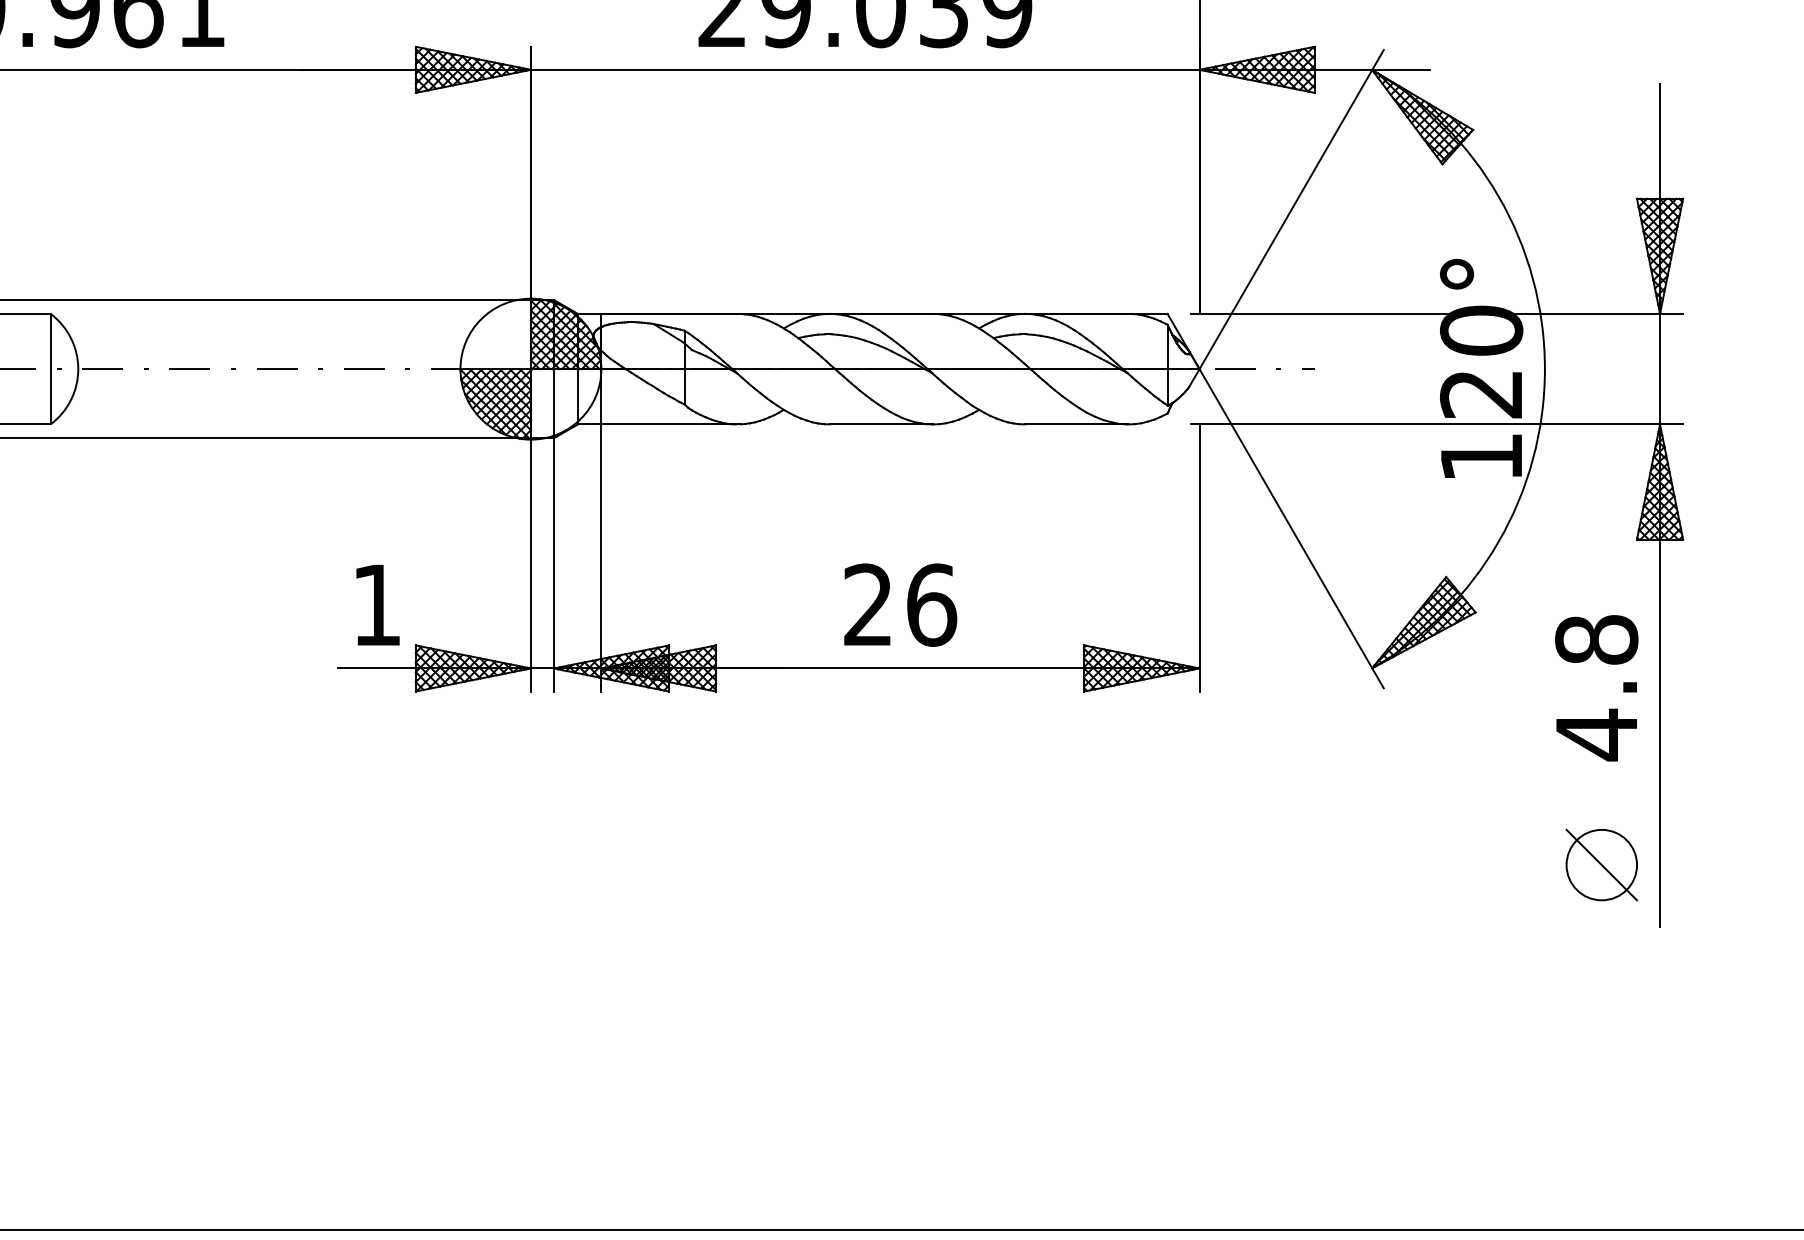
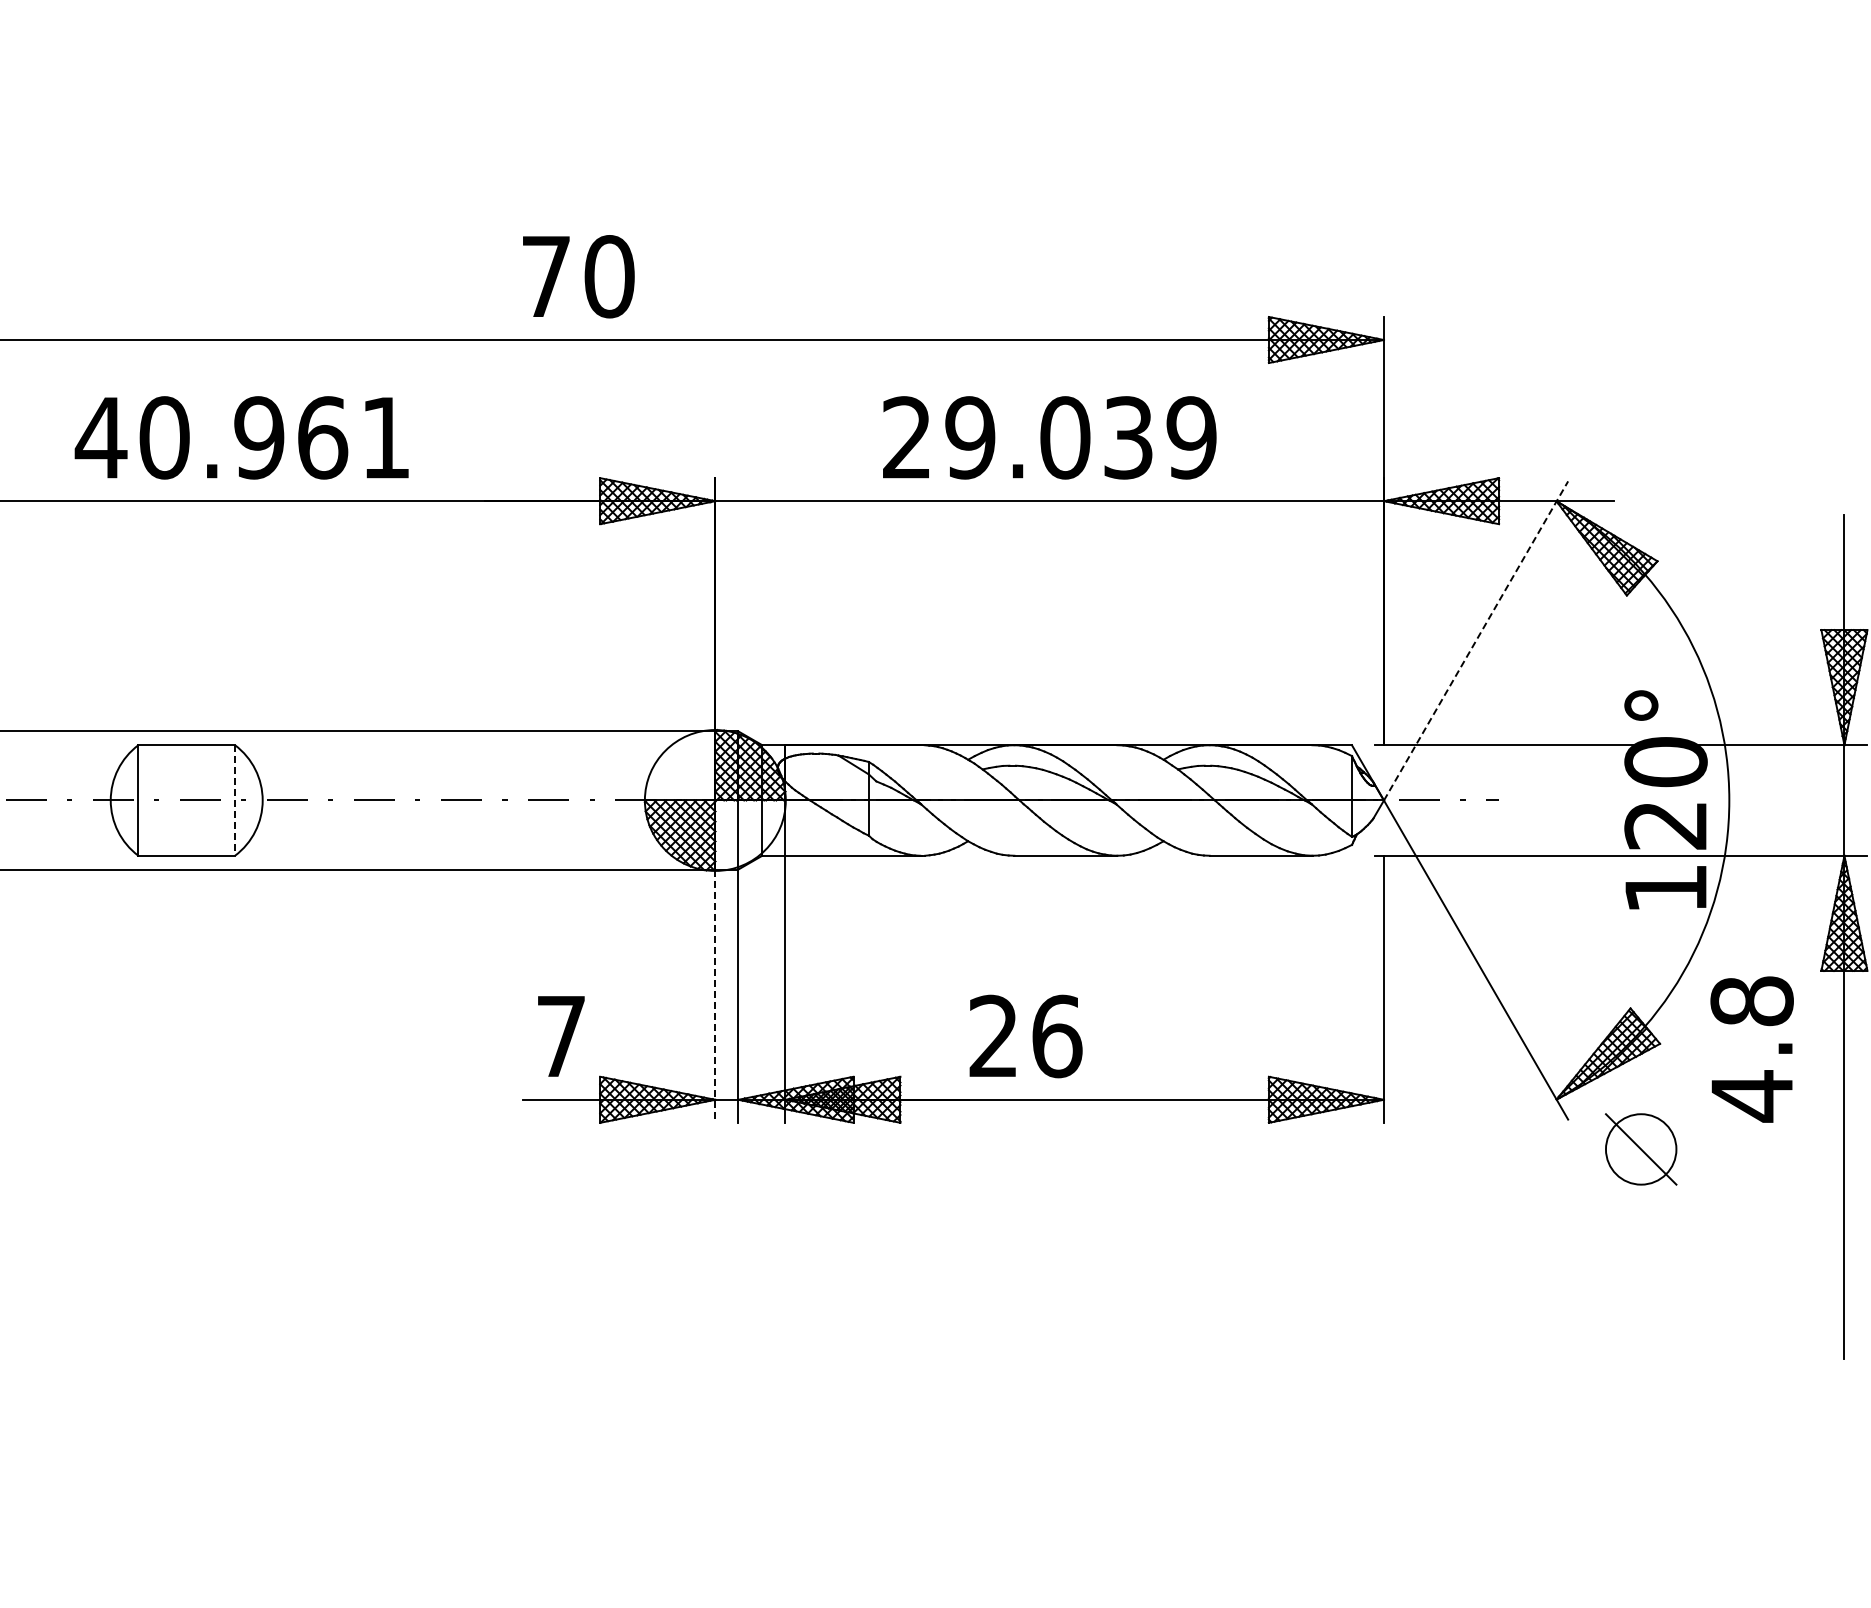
line: (1292, 209) -> (1476, 640), solid -> dashed
line: (51, 369) -> (235, 800), solid -> dashed
line: (531, 565) -> (715, 996), solid -> dashed
text: (377, 605) -> (561, 1036), 1 -> 7
text: (900, 605) -> (1025, 1036), moved
text: (1596, 688) -> (1751, 1049), moved
part: (1601, 865) -> (1640, 1149), moved

